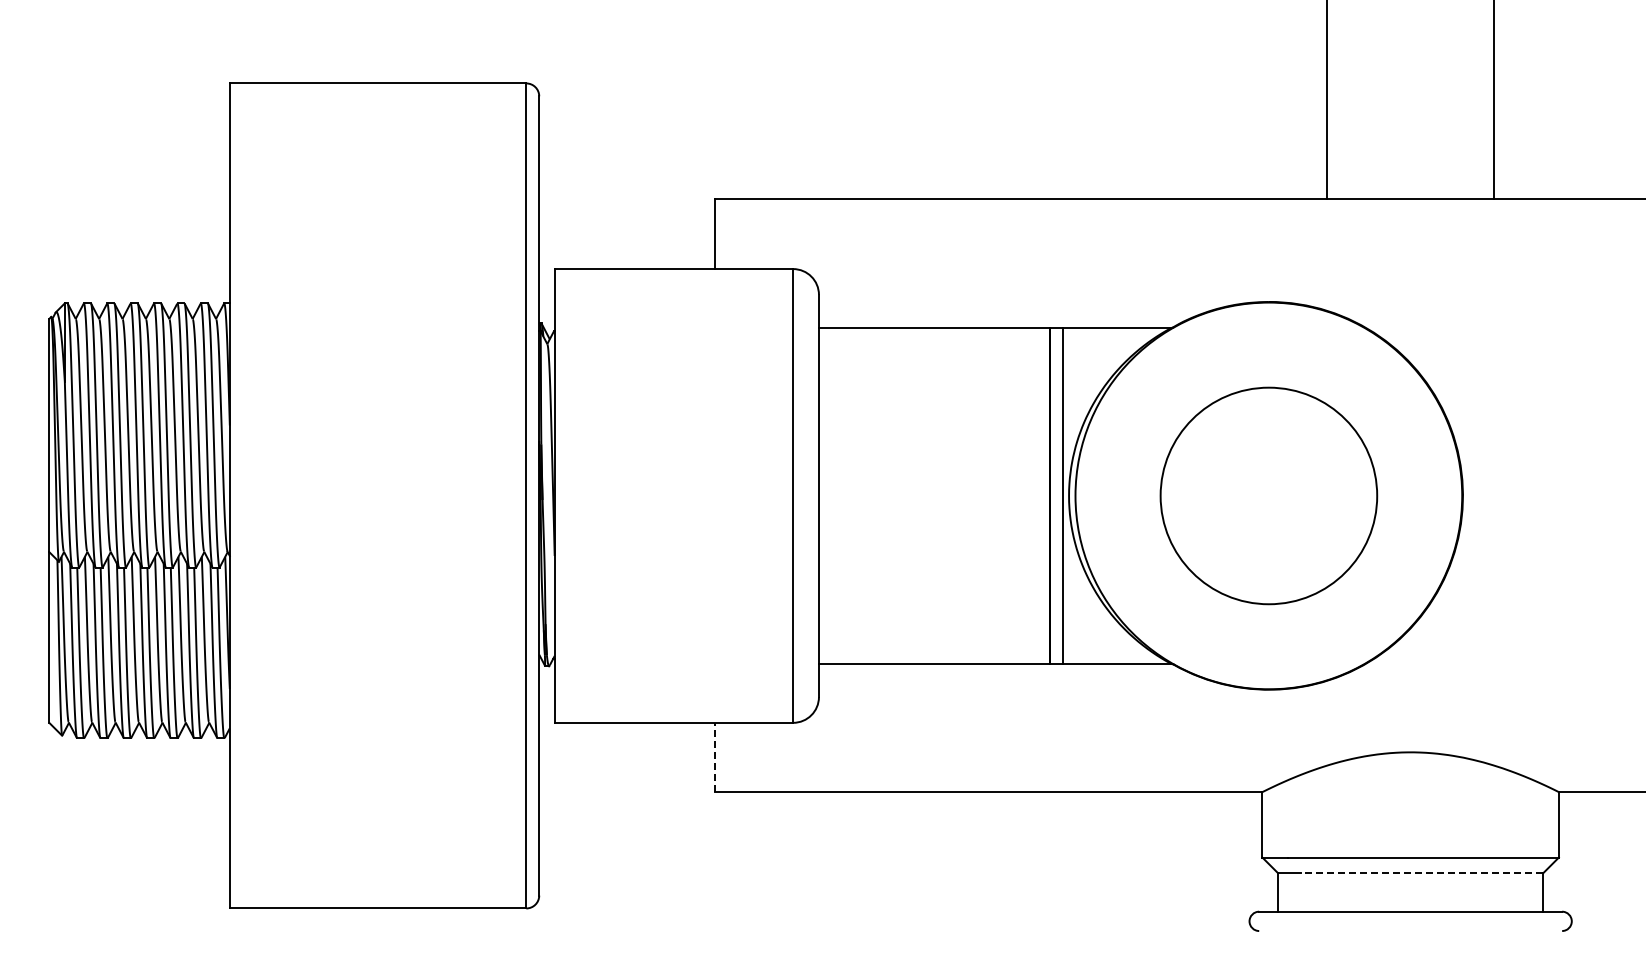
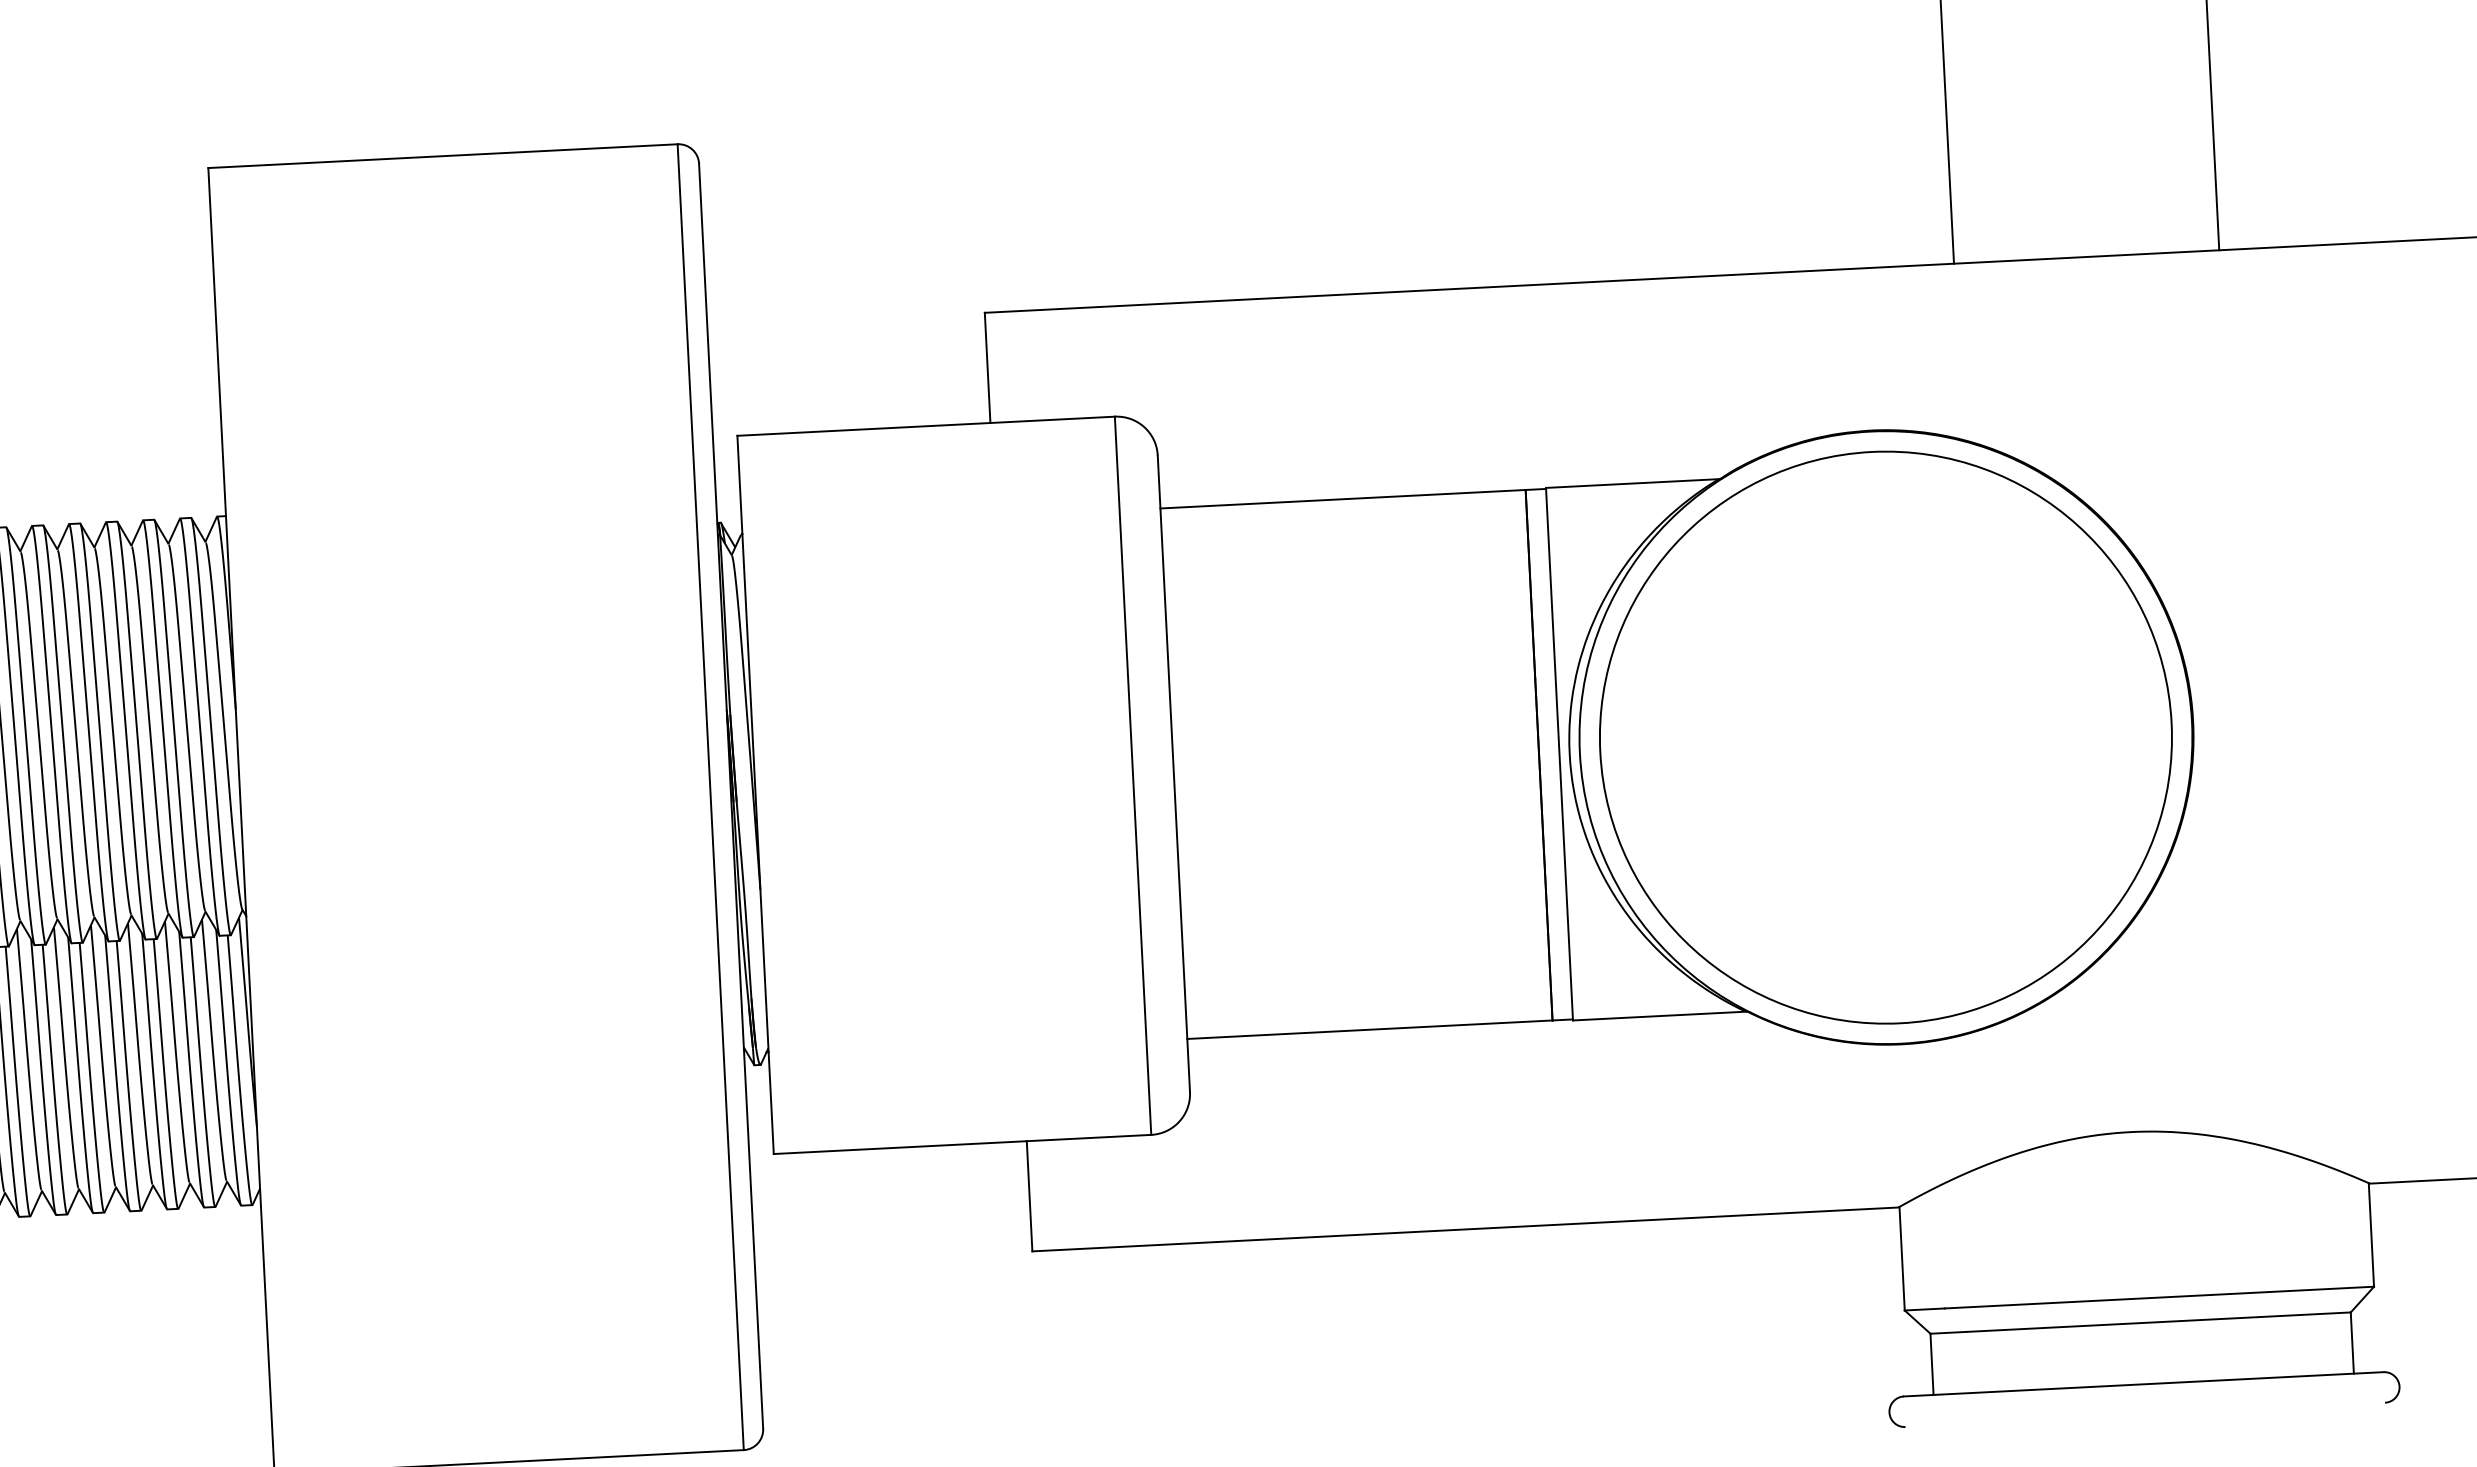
circle: (1268, 495) -> (1885, 736), size x1.67
line: (714, 757) -> (1029, 1196), dashed -> solid
line: (1421, 873) -> (2157, 1322), dashed -> solid

